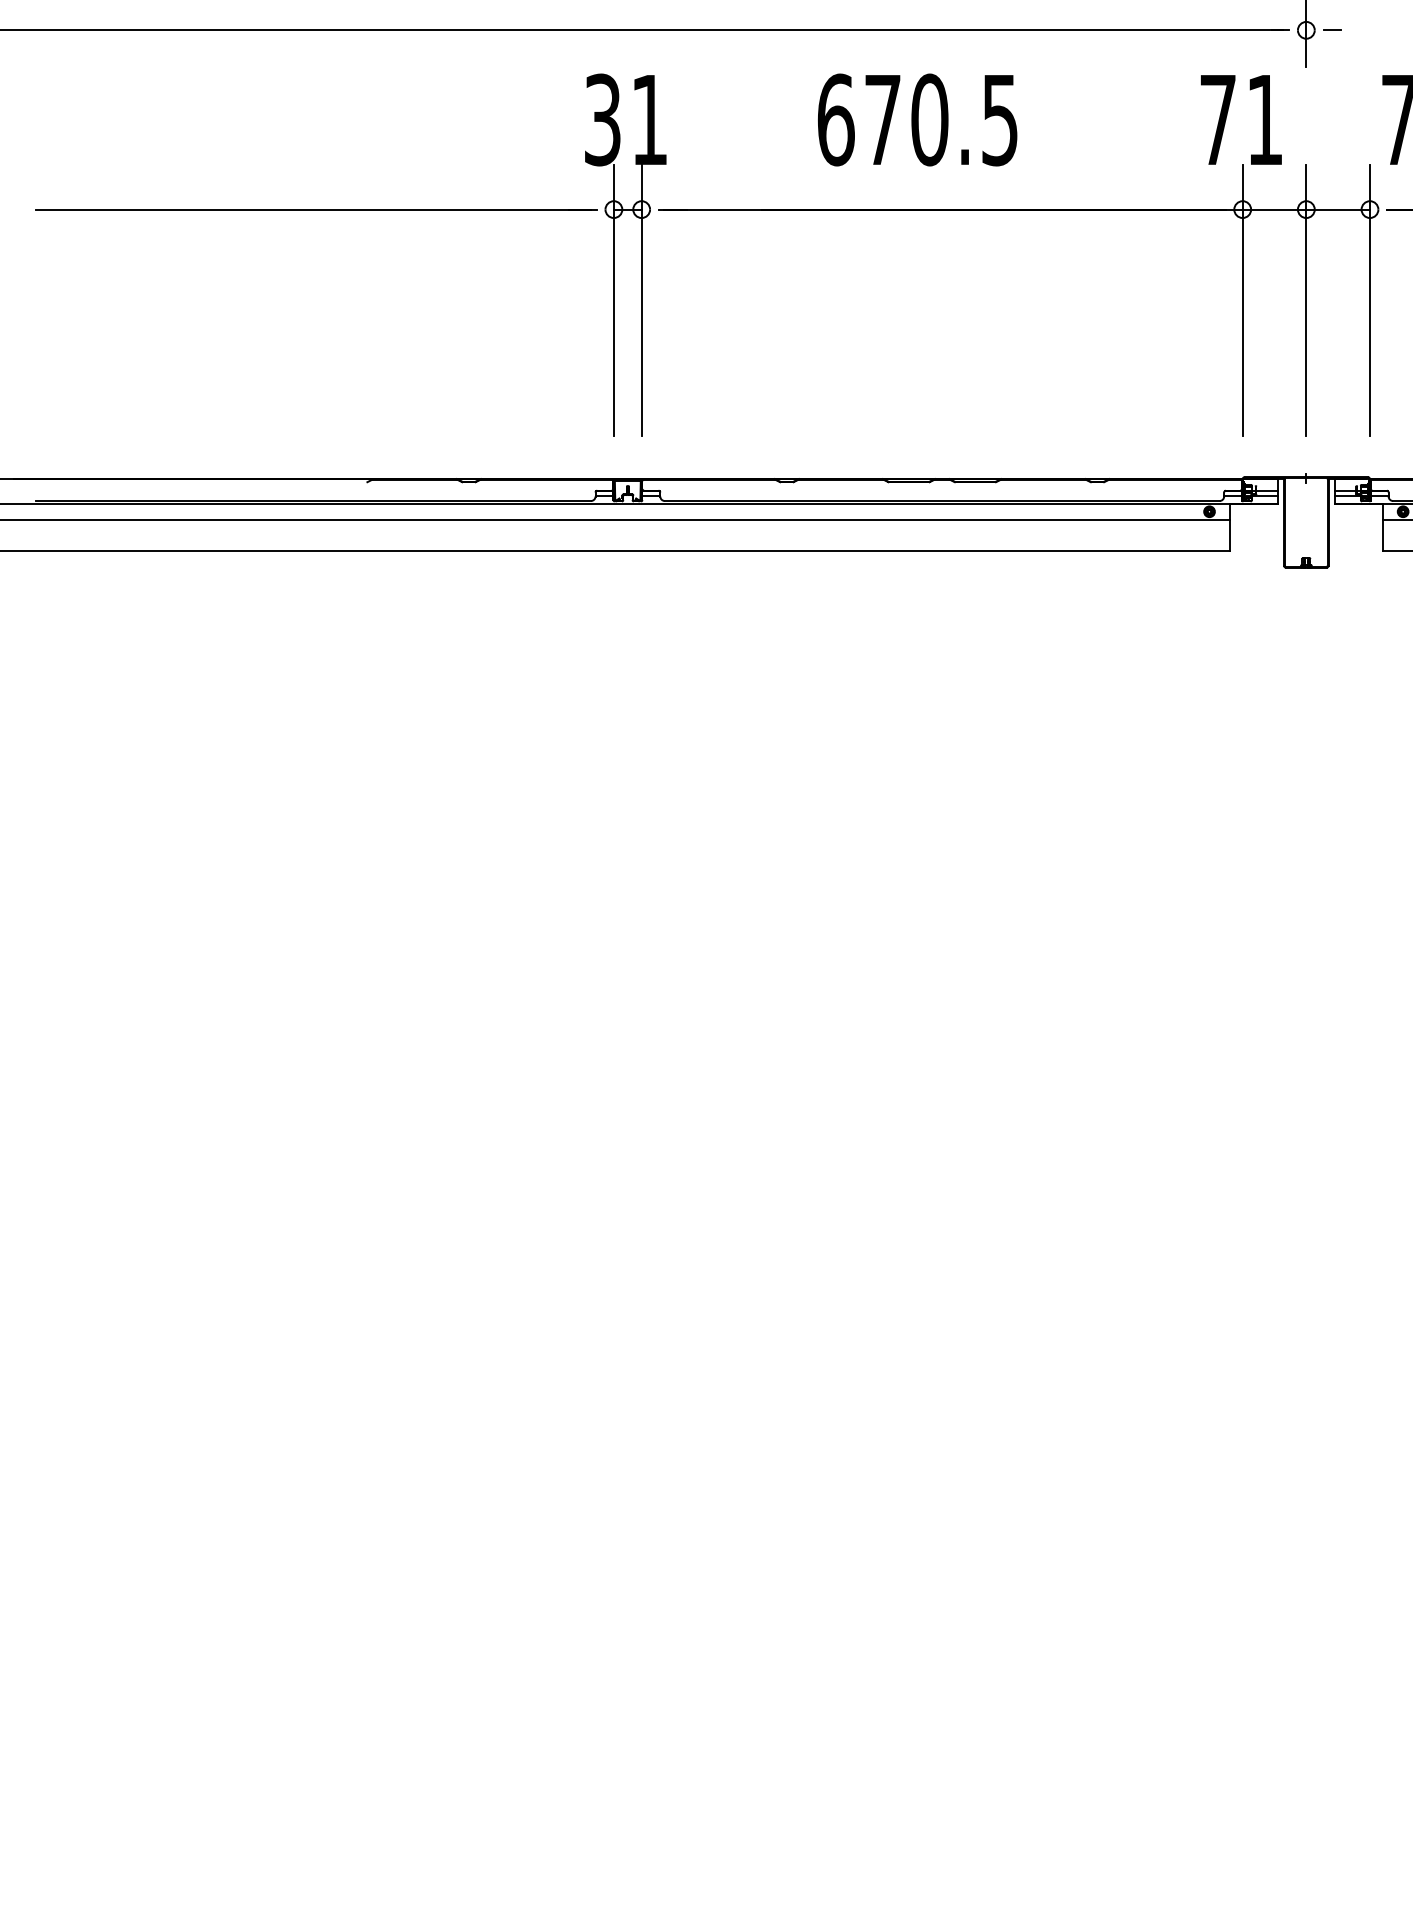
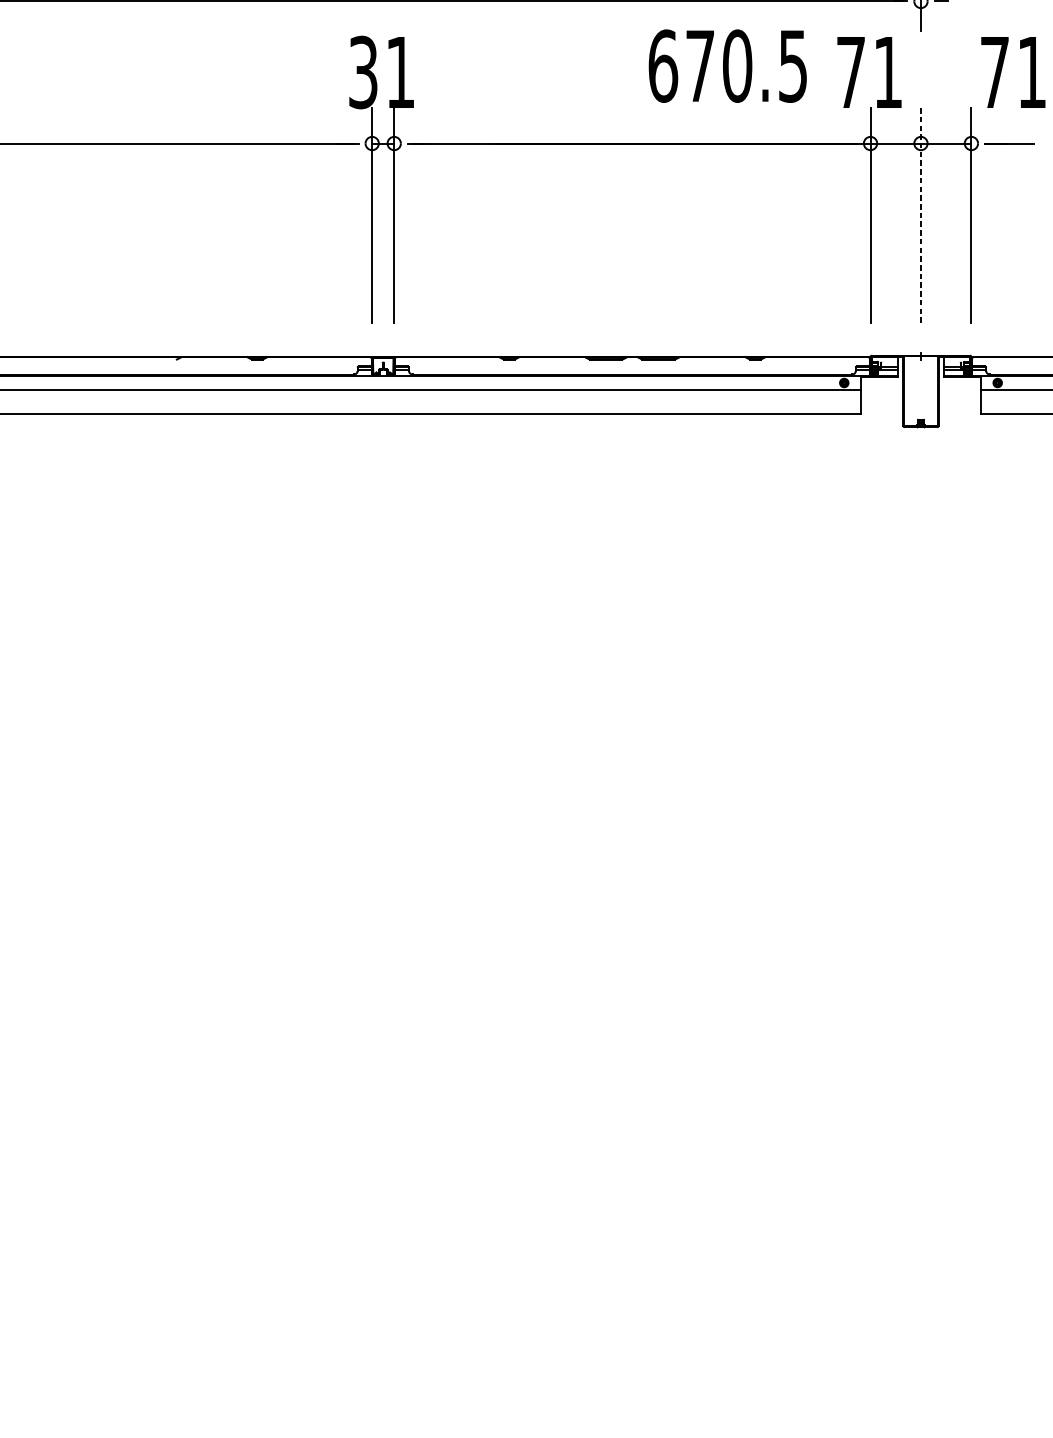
text: (917, 119) -> (727, 65), moved
line: (1306, 300) -> (921, 215), solid -> dashed

